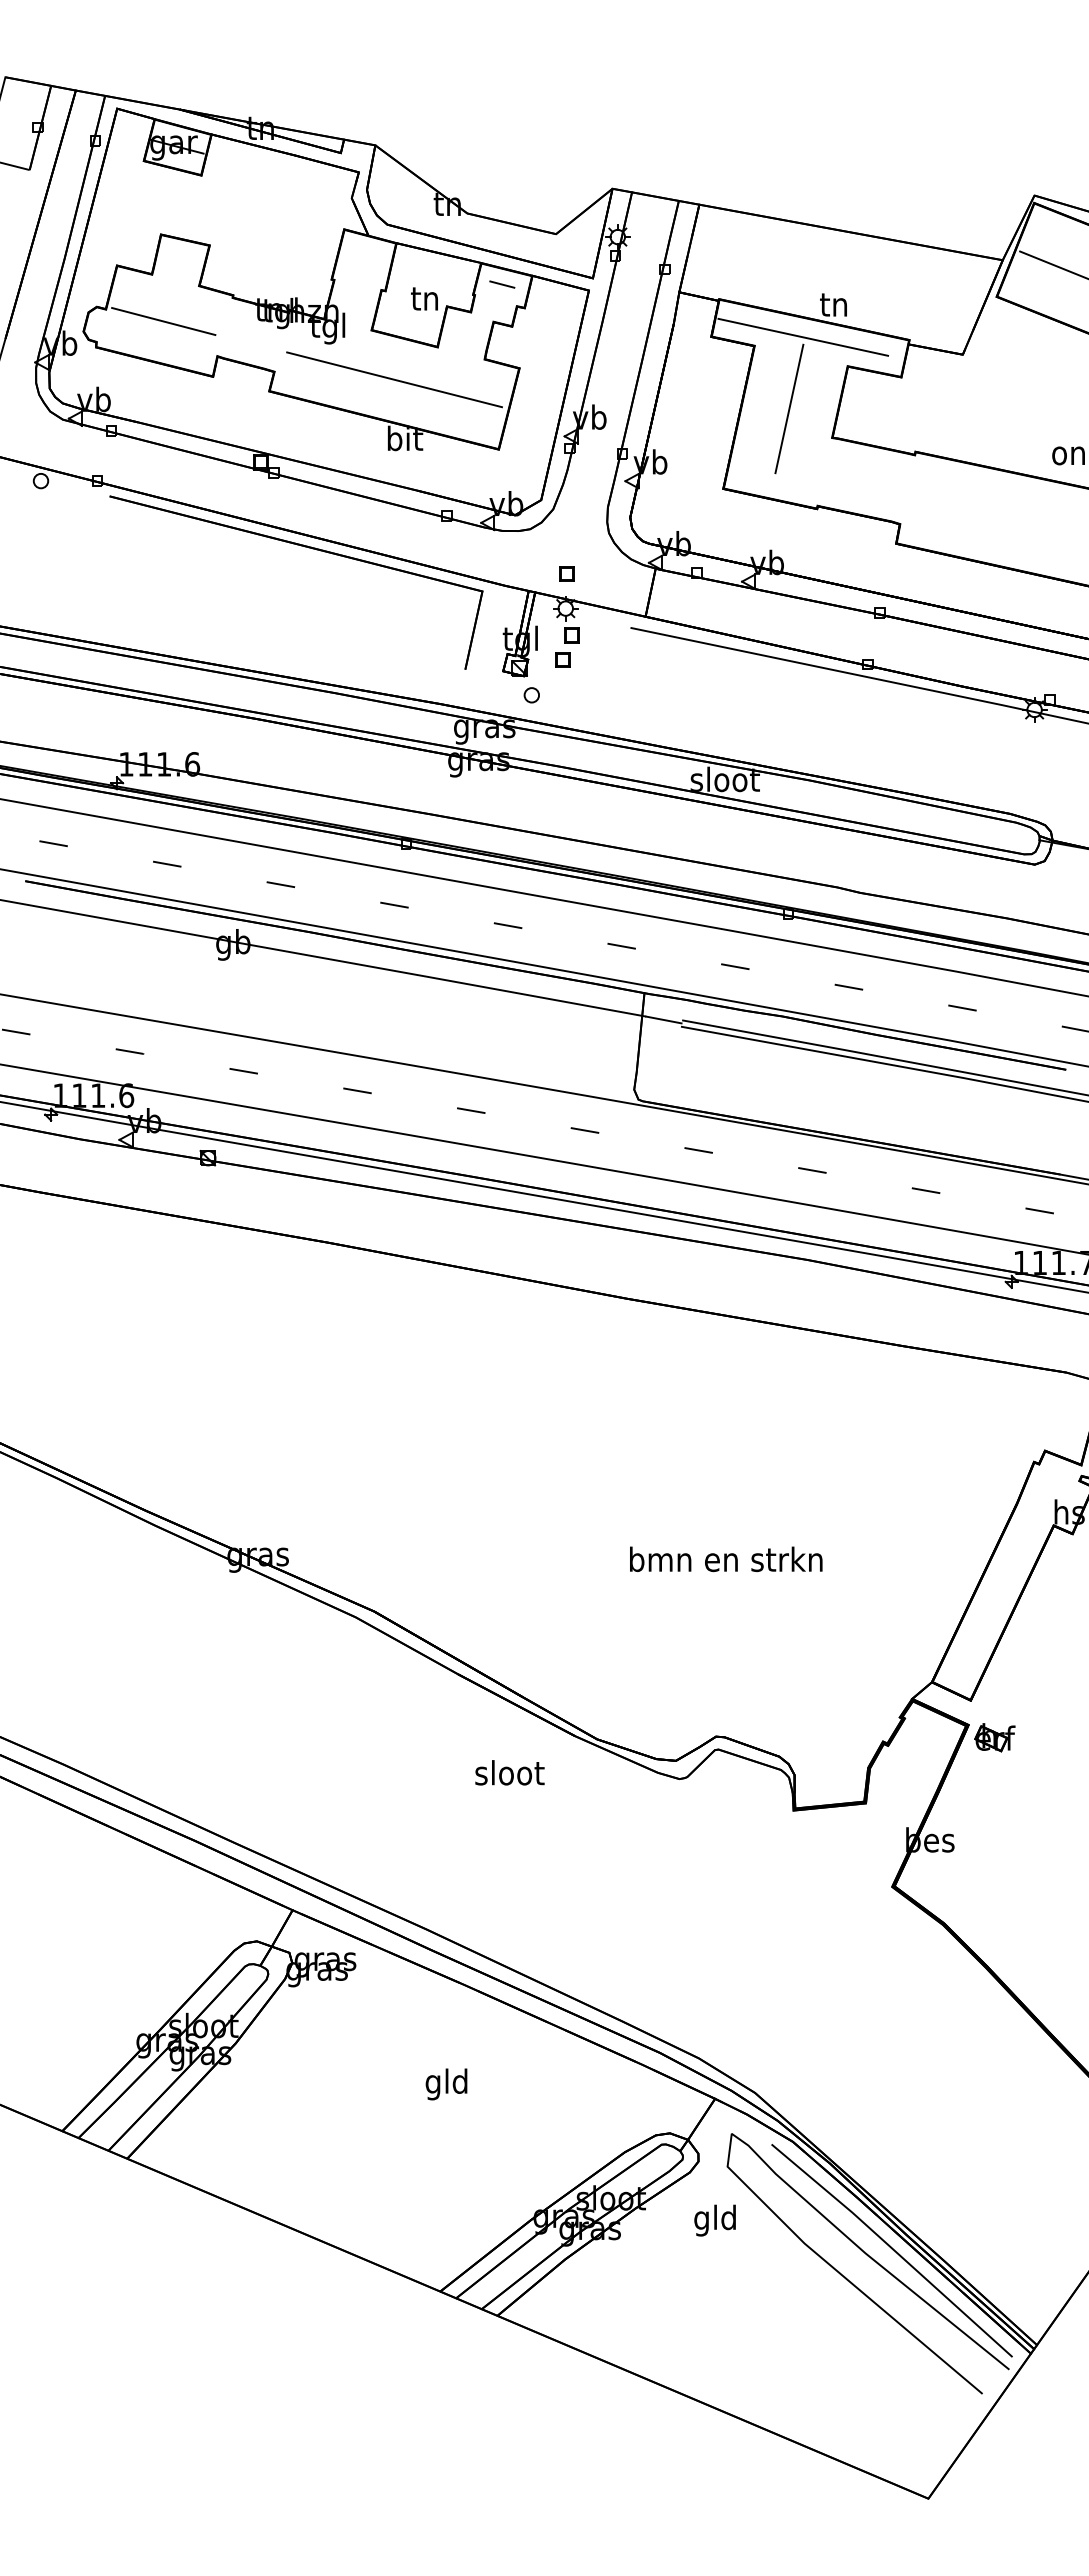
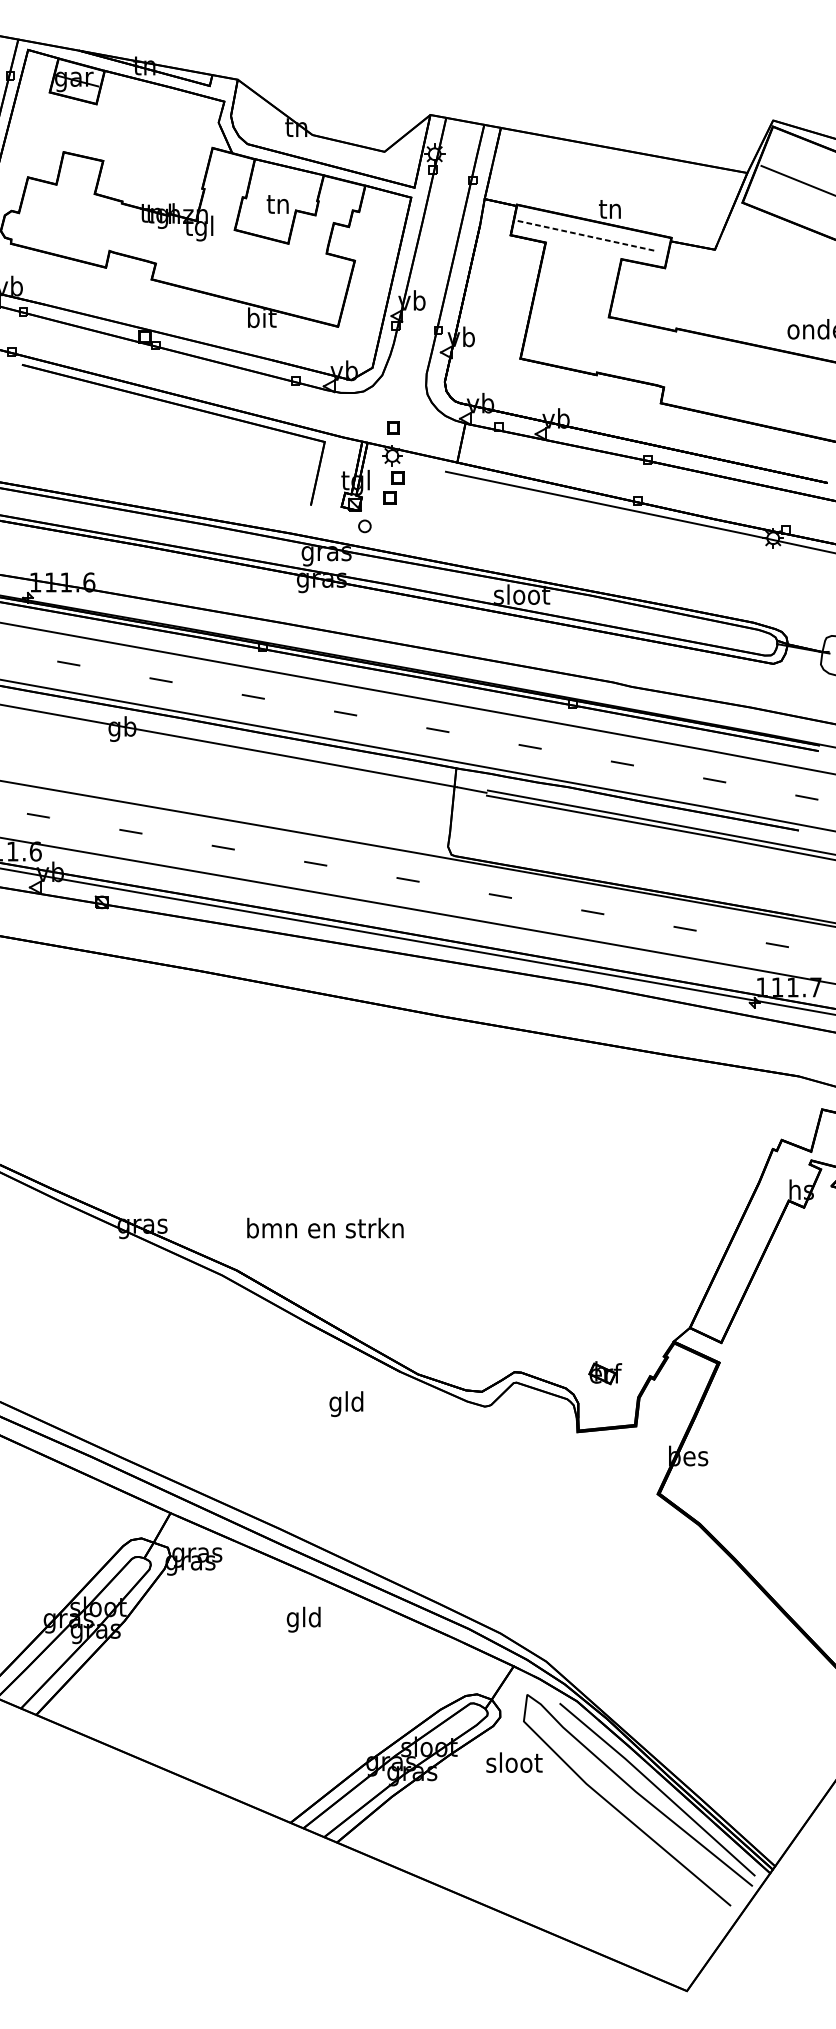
line: (502, 284) -> (341, 192), removed
line: (163, 321) -> (65, 222), removed
line: (803, 337) -> (585, 235), solid -> dashed
line: (394, 379) -> (253, 269), removed
line: (789, 408) -> (574, 293), removed
text: (726, 1559) -> (325, 1228), moved
part: (994, 1737) -> (605, 1372), moved
text: (509, 1775) -> (346, 1403), sloot -> gld
text: (446, 2084) -> (303, 1619), moved
text: (715, 2220) -> (514, 1765), gld -> sloot

